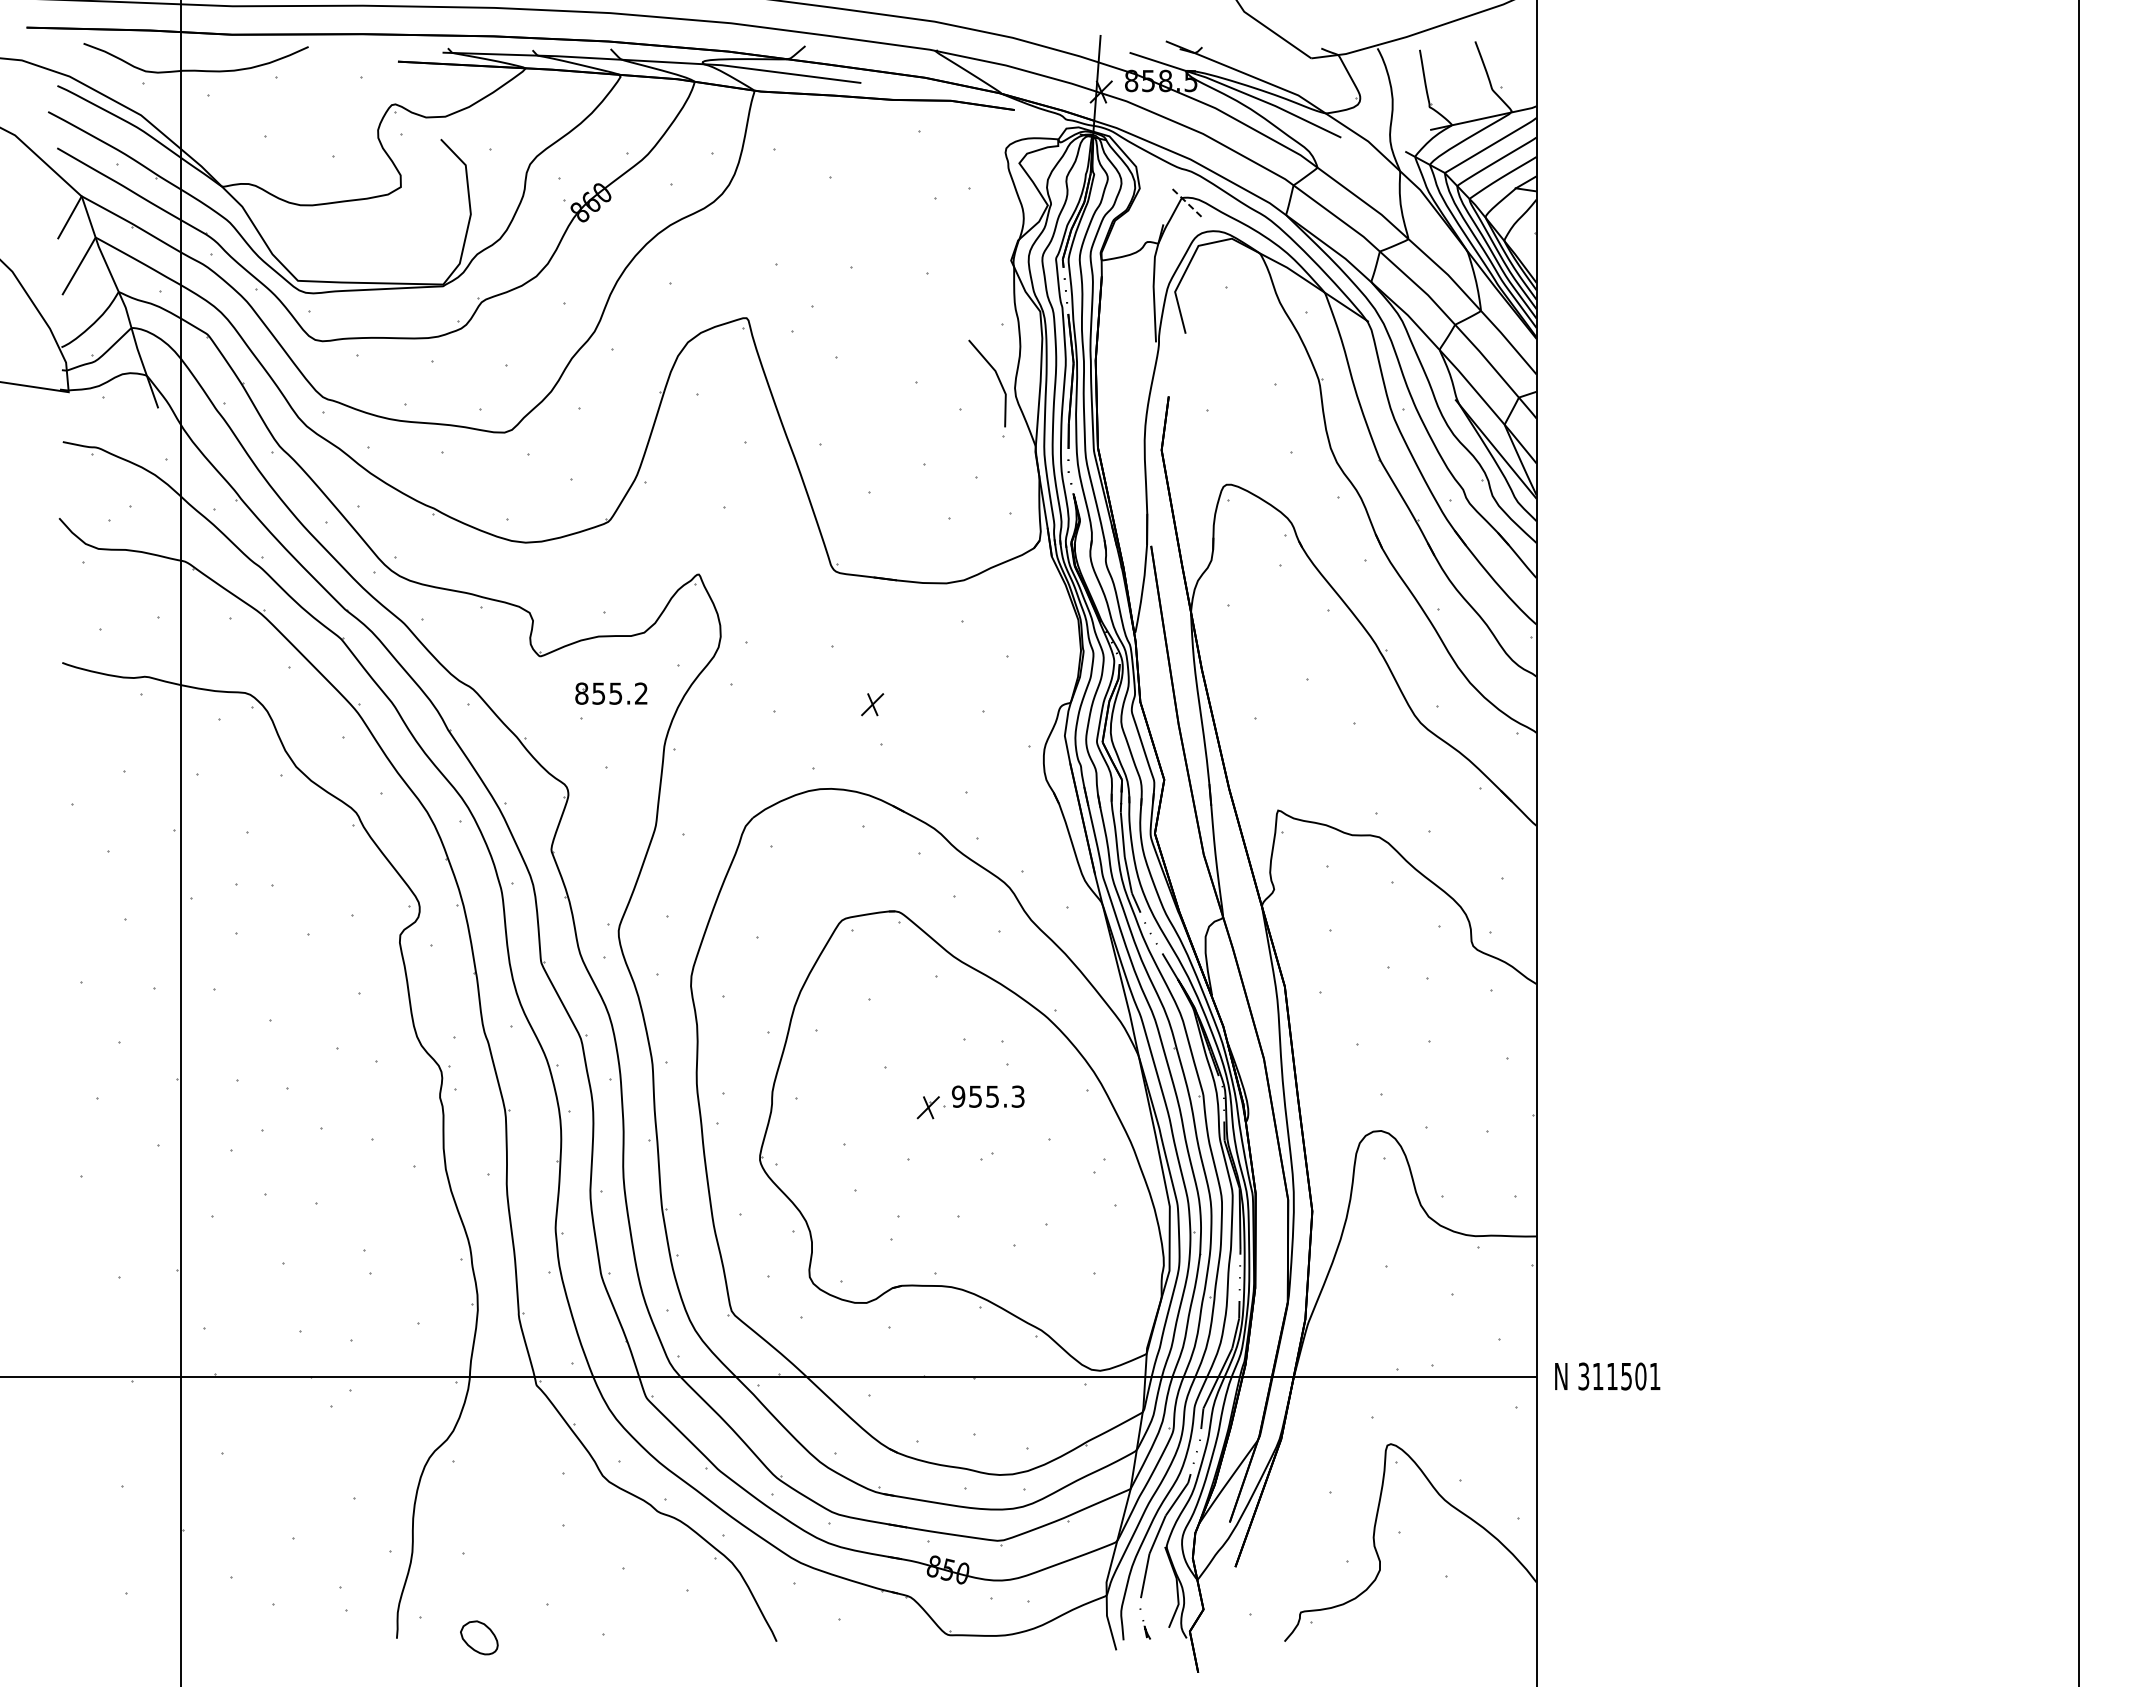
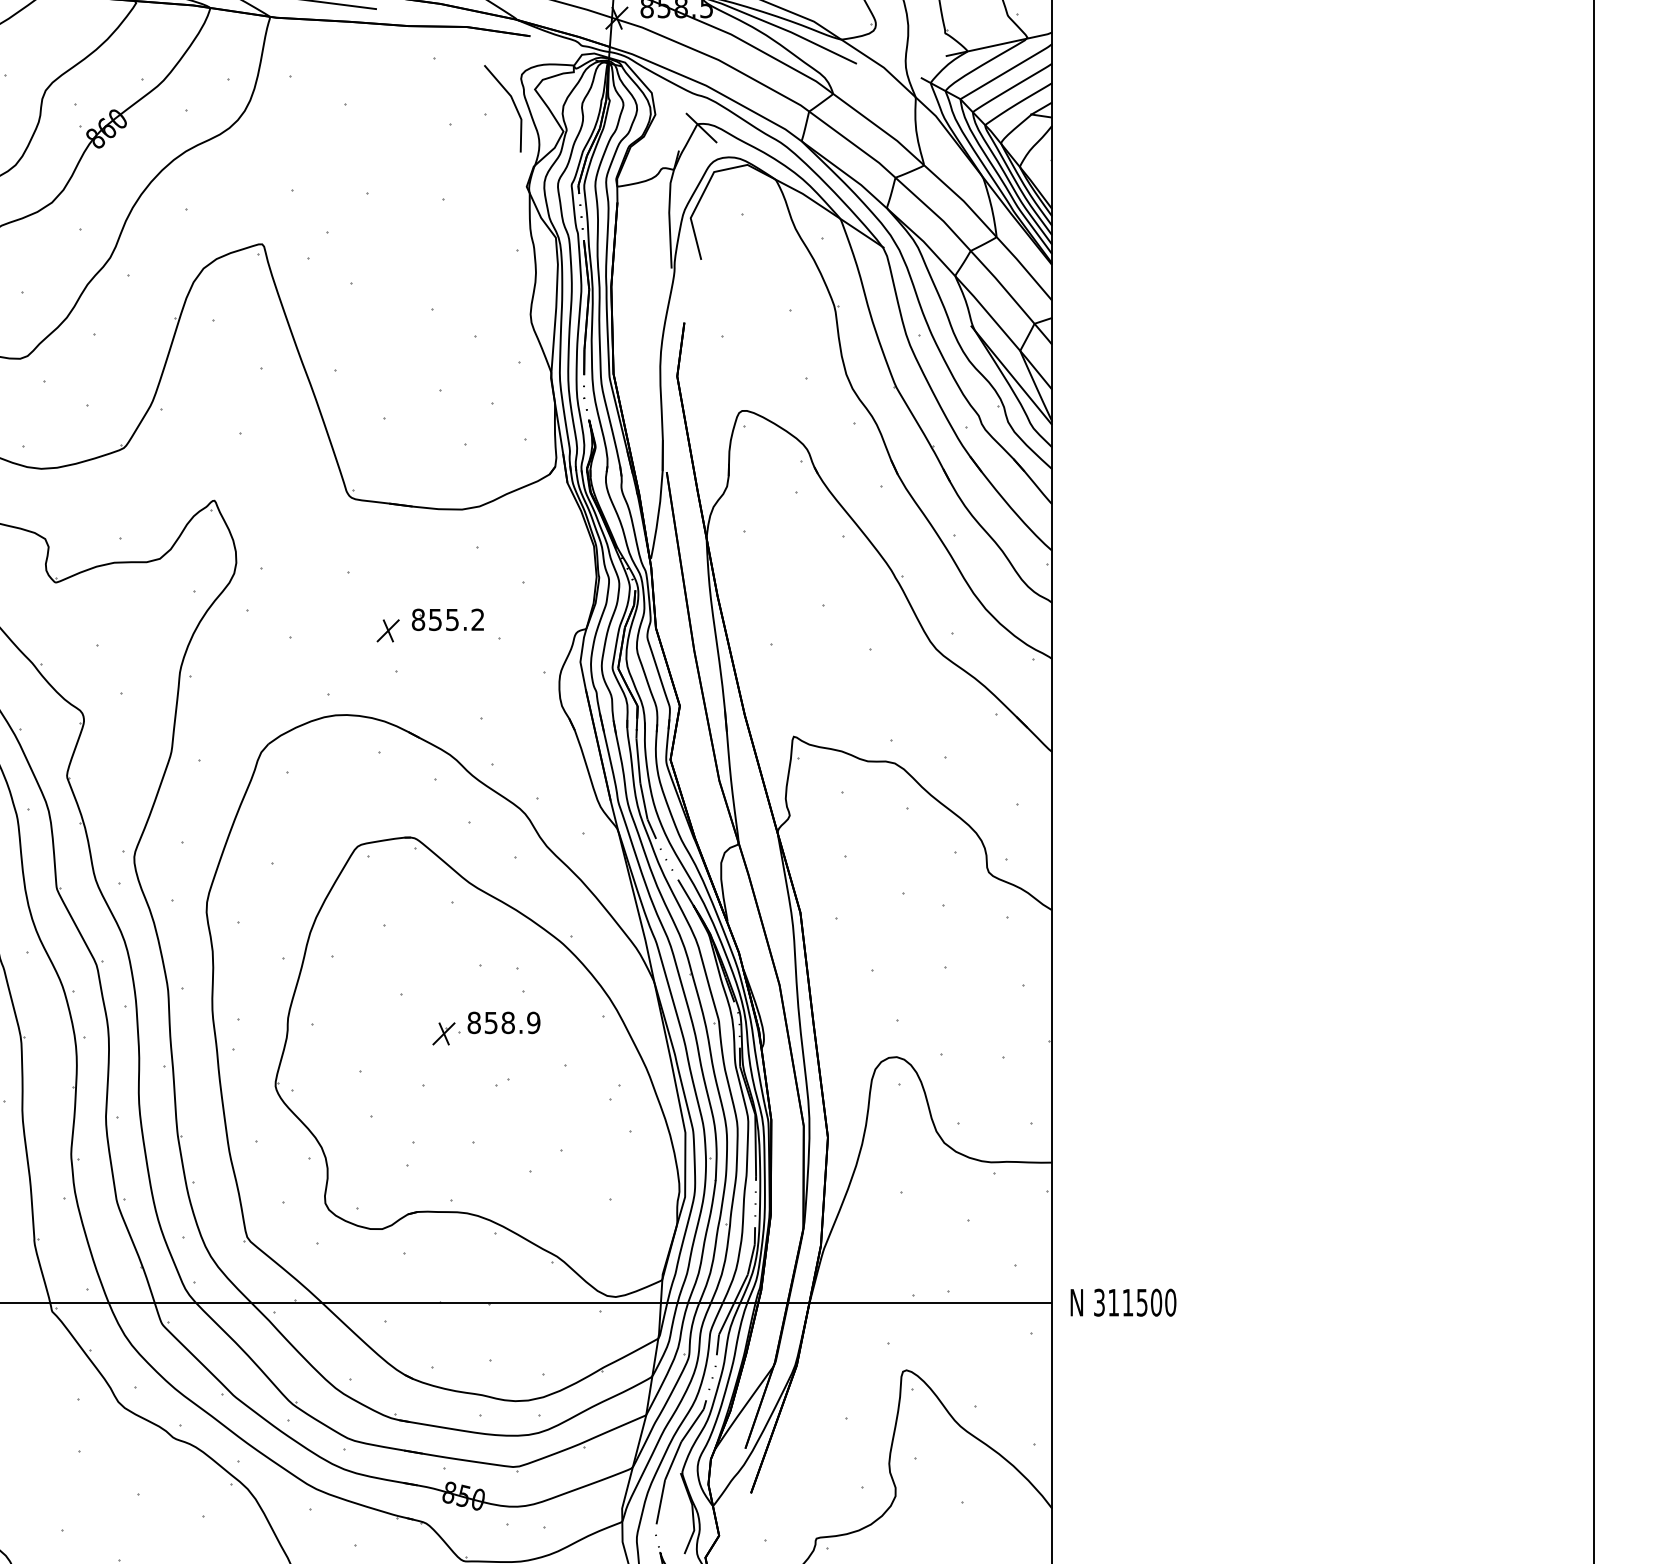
line: (1185, 201) -> (701, 127), dashed -> solid
line: (997, 378) -> (513, 103), moved
part: (611, 693) -> (448, 619), moved
text: (987, 1096) -> (503, 1022), 955.3 -> 858.9
text: (1654, 1376) -> (1170, 1302), 311501 -> 311500

